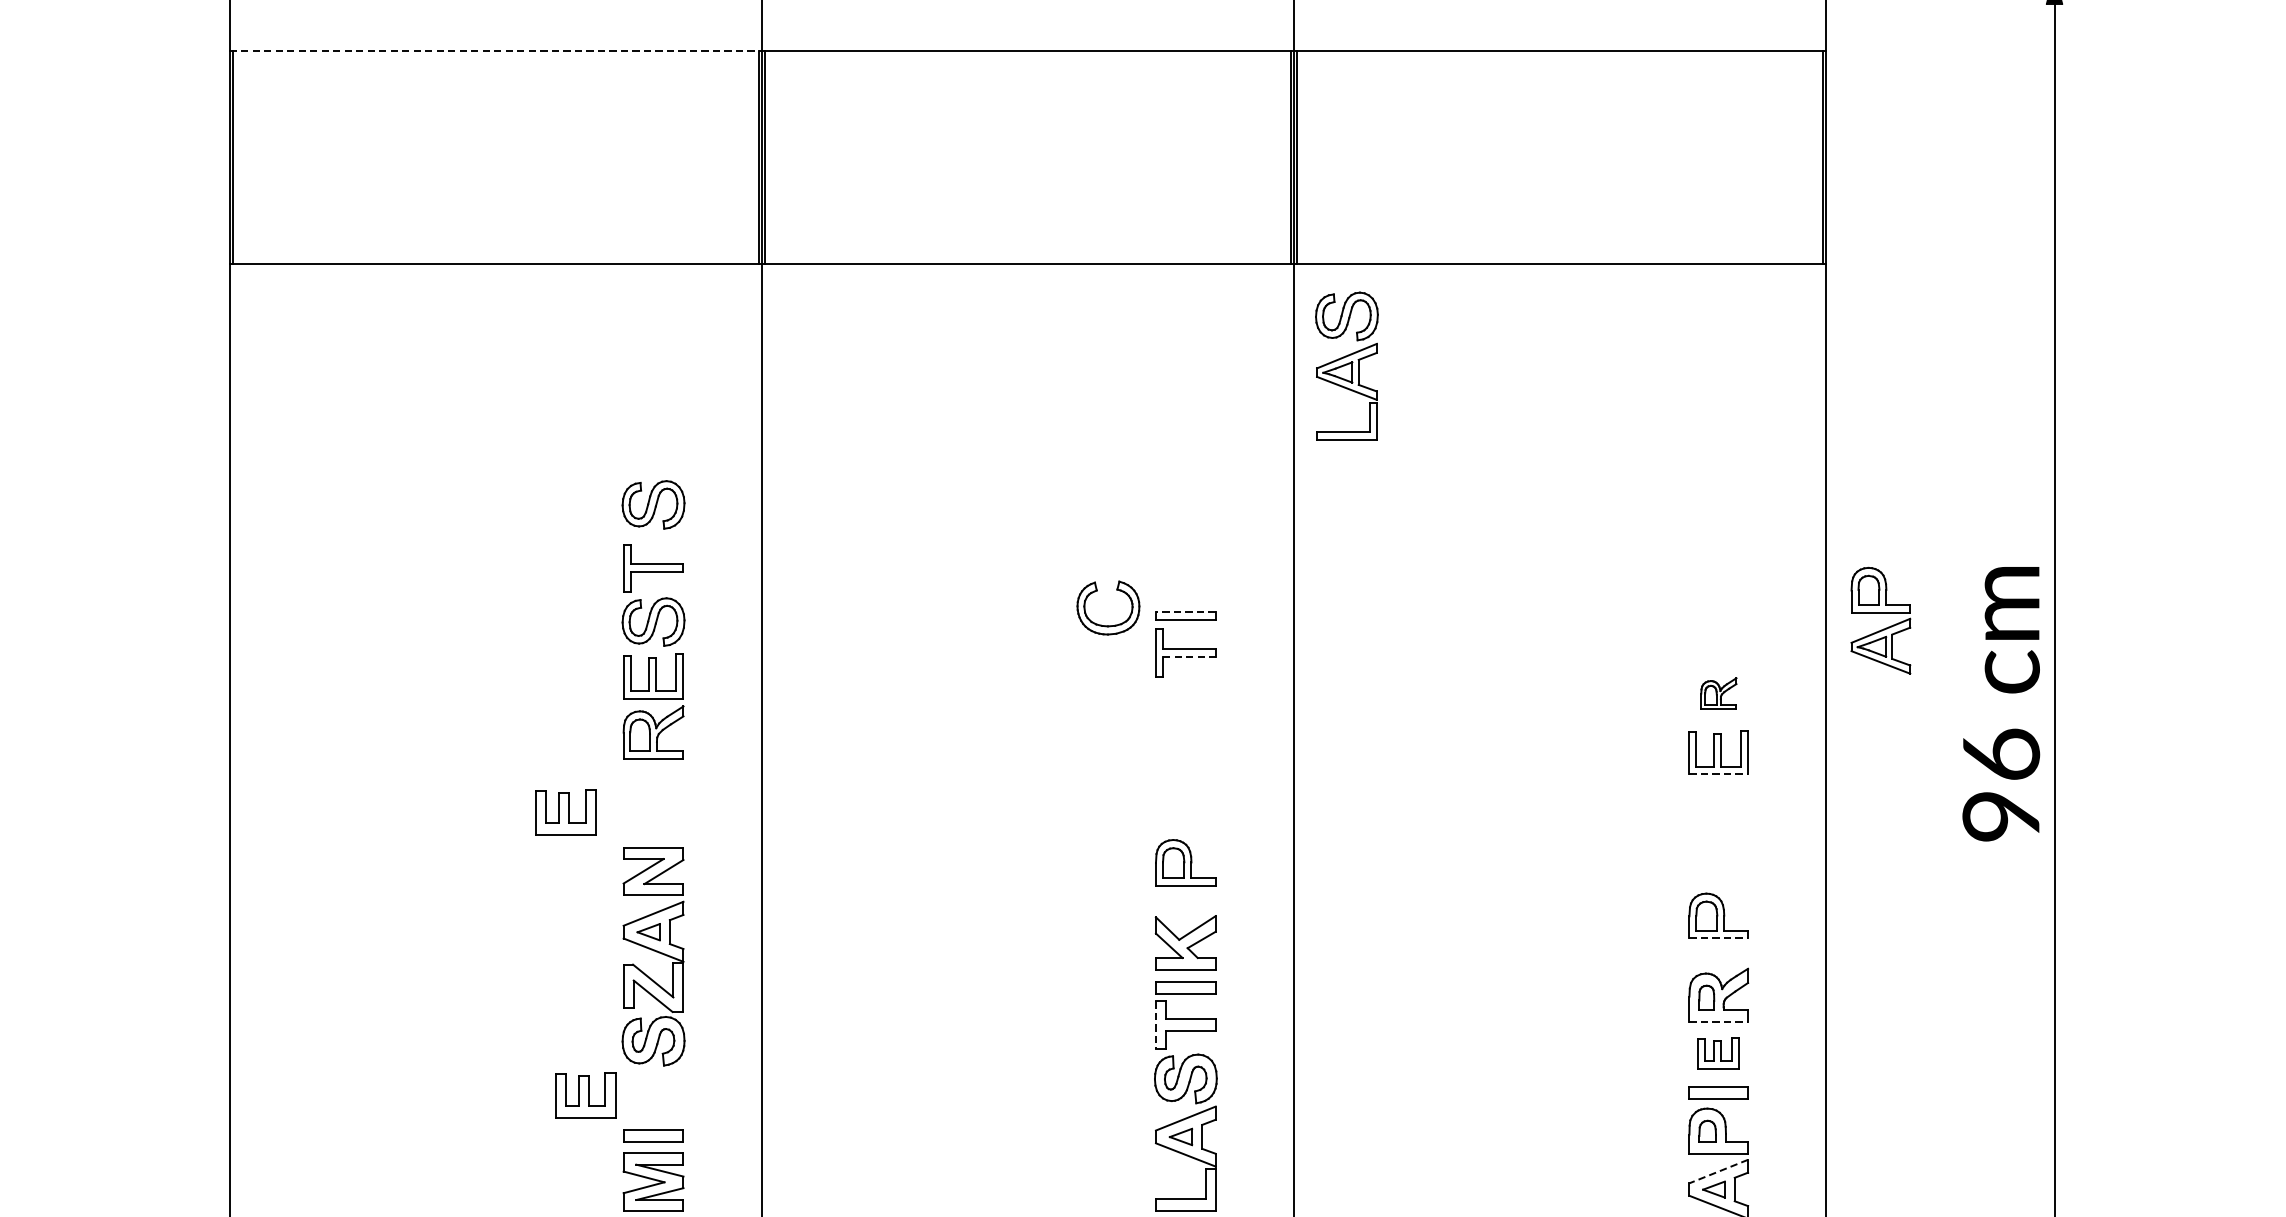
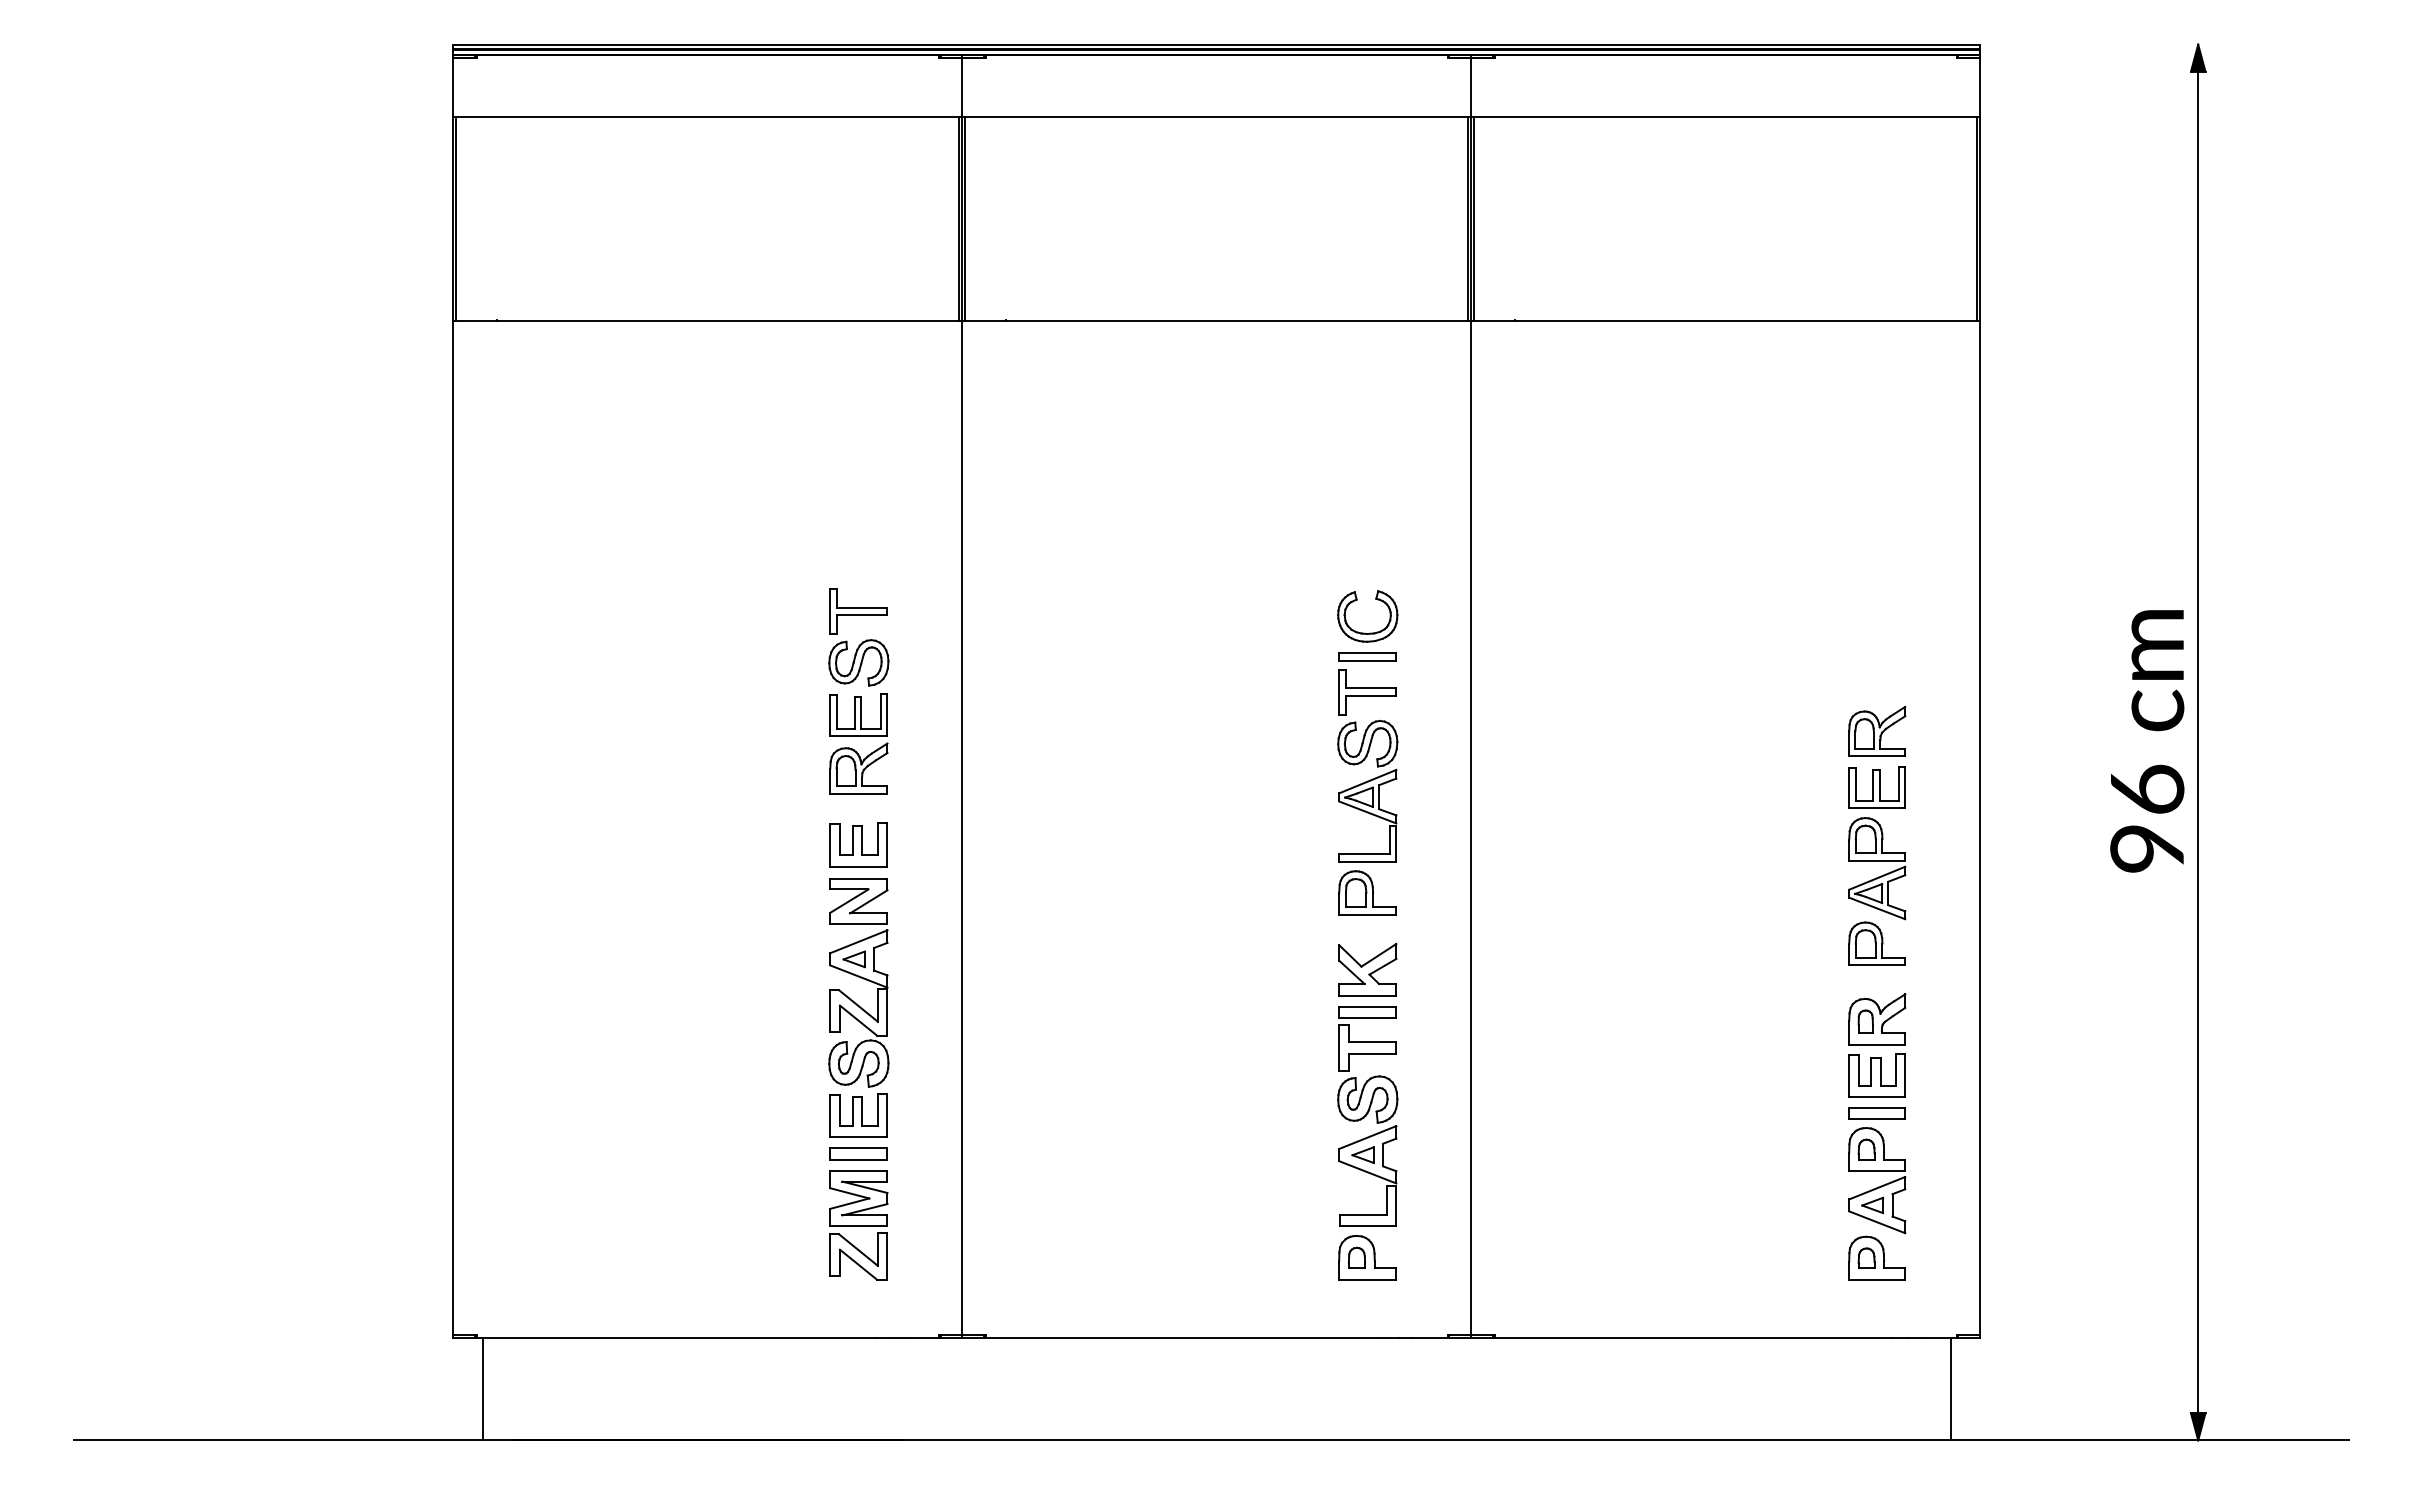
line: (496, 51) -> (708, 117), dashed -> solid
part: (1346, 366) -> (1367, 791), moved
part: (653, 504) -> (858, 550), removed
line: (1185, 611) -> (1367, 652), dashed -> solid
part: (1881, 613) -> (1877, 861), moved
part: (1110, 624) -> (1369, 632), moved
line: (1189, 657) -> (1371, 696), dashed -> solid
part: (1719, 692) -> (1877, 730), size x1.67
line: (1719, 774) -> (1877, 808), dashed -> solid
part: (565, 812) -> (858, 844), moved
line: (1719, 938) -> (1877, 965), dashed -> solid
line: (1719, 1021) -> (1877, 1044), dashed -> solid
line: (1156, 1025) -> (1339, 1048), dashed -> solid
part: (1717, 1053) -> (1876, 1075), size x1.43
part: (585, 1095) -> (858, 1115), moved
line: (1717, 1171) -> (1876, 1188), dashed -> solid

